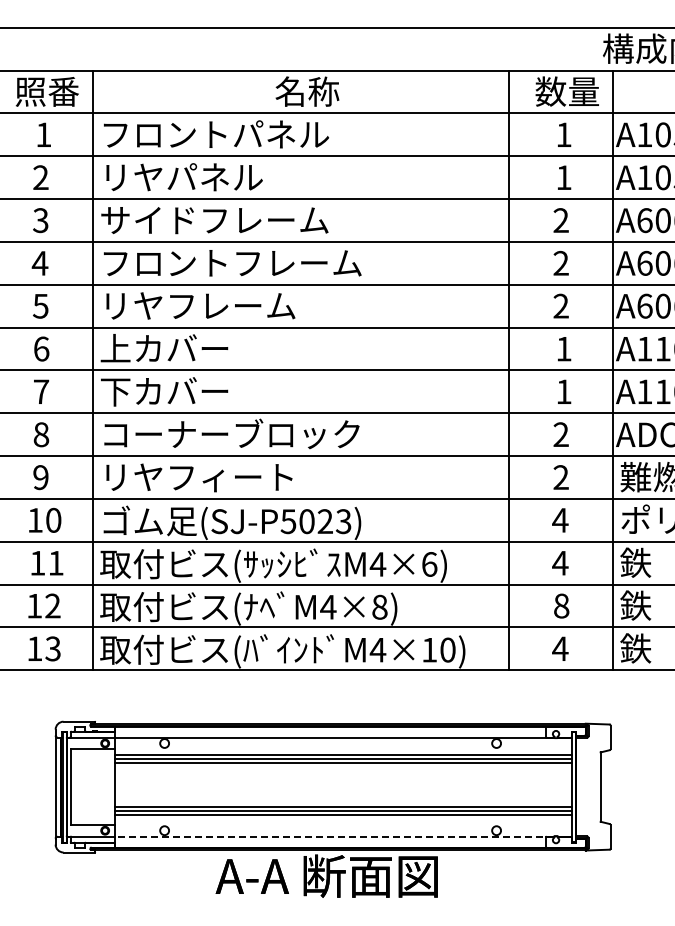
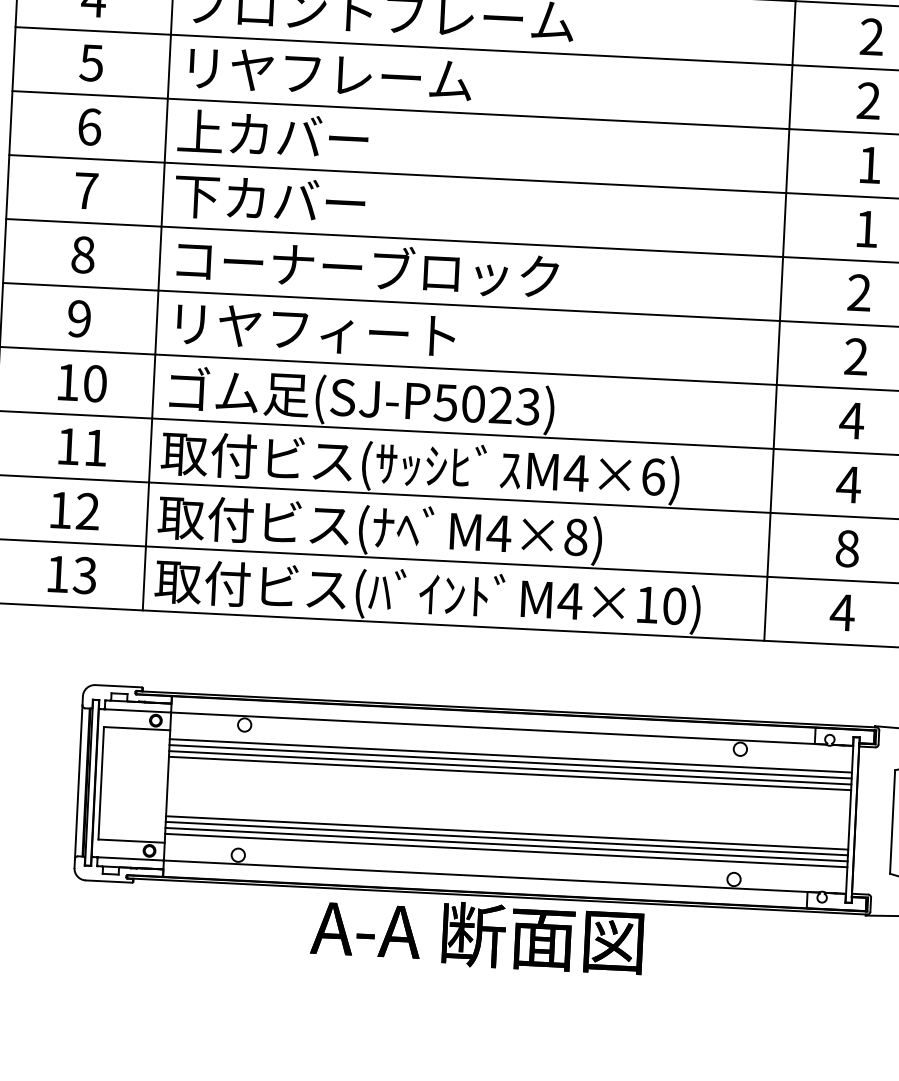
line: (343, 767) -> (510, 773), added
line: (343, 818) -> (506, 850), added
line: (333, 836) -> (490, 876), dashed -> solid

